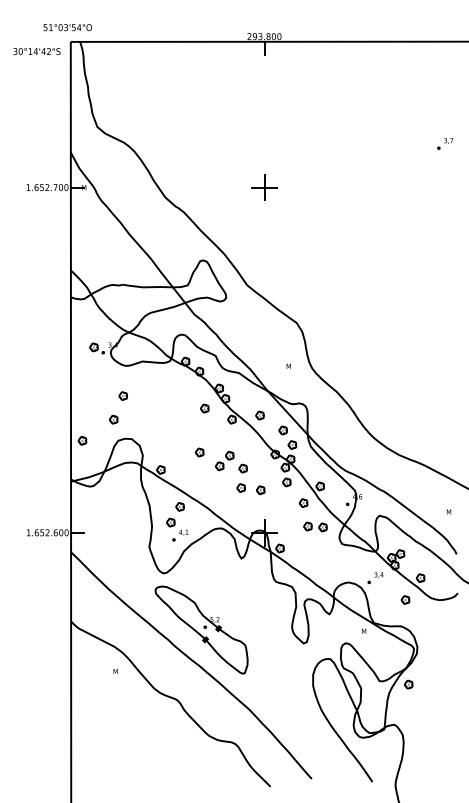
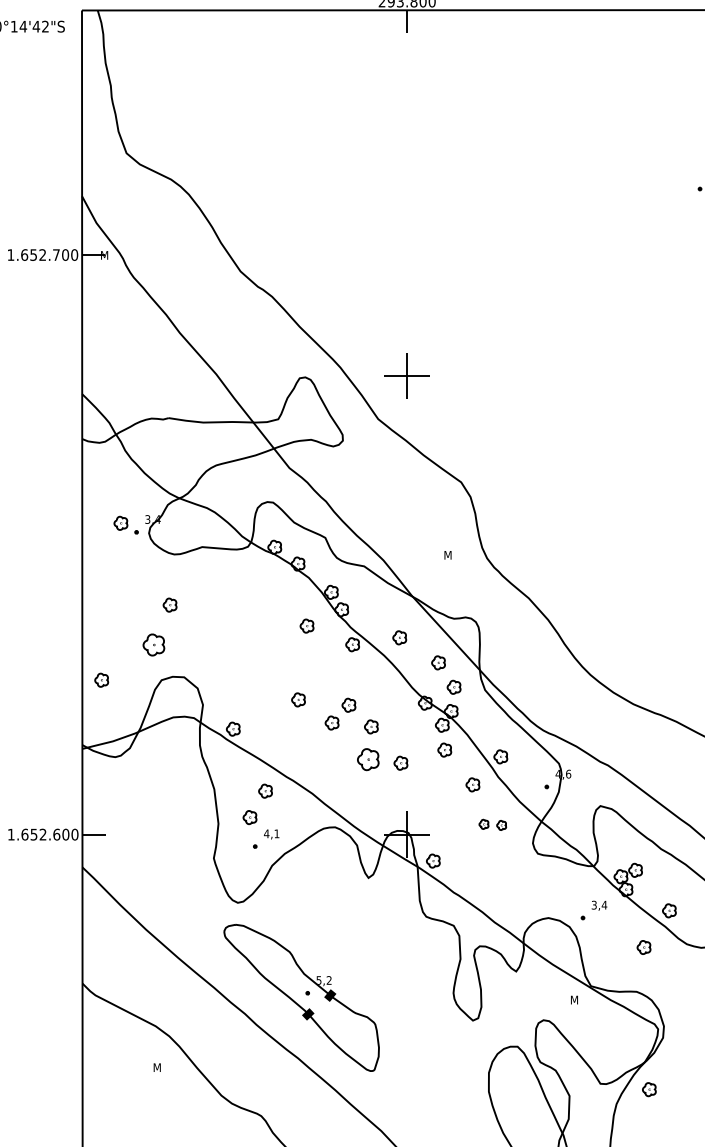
part: (264, 187) -> (407, 375), moved
part: (113, 419) -> (153, 644), size x1.6
part: (240, 487) -> (366, 758), size x1.6
part: (315, 526) -> (492, 824), size x0.7

